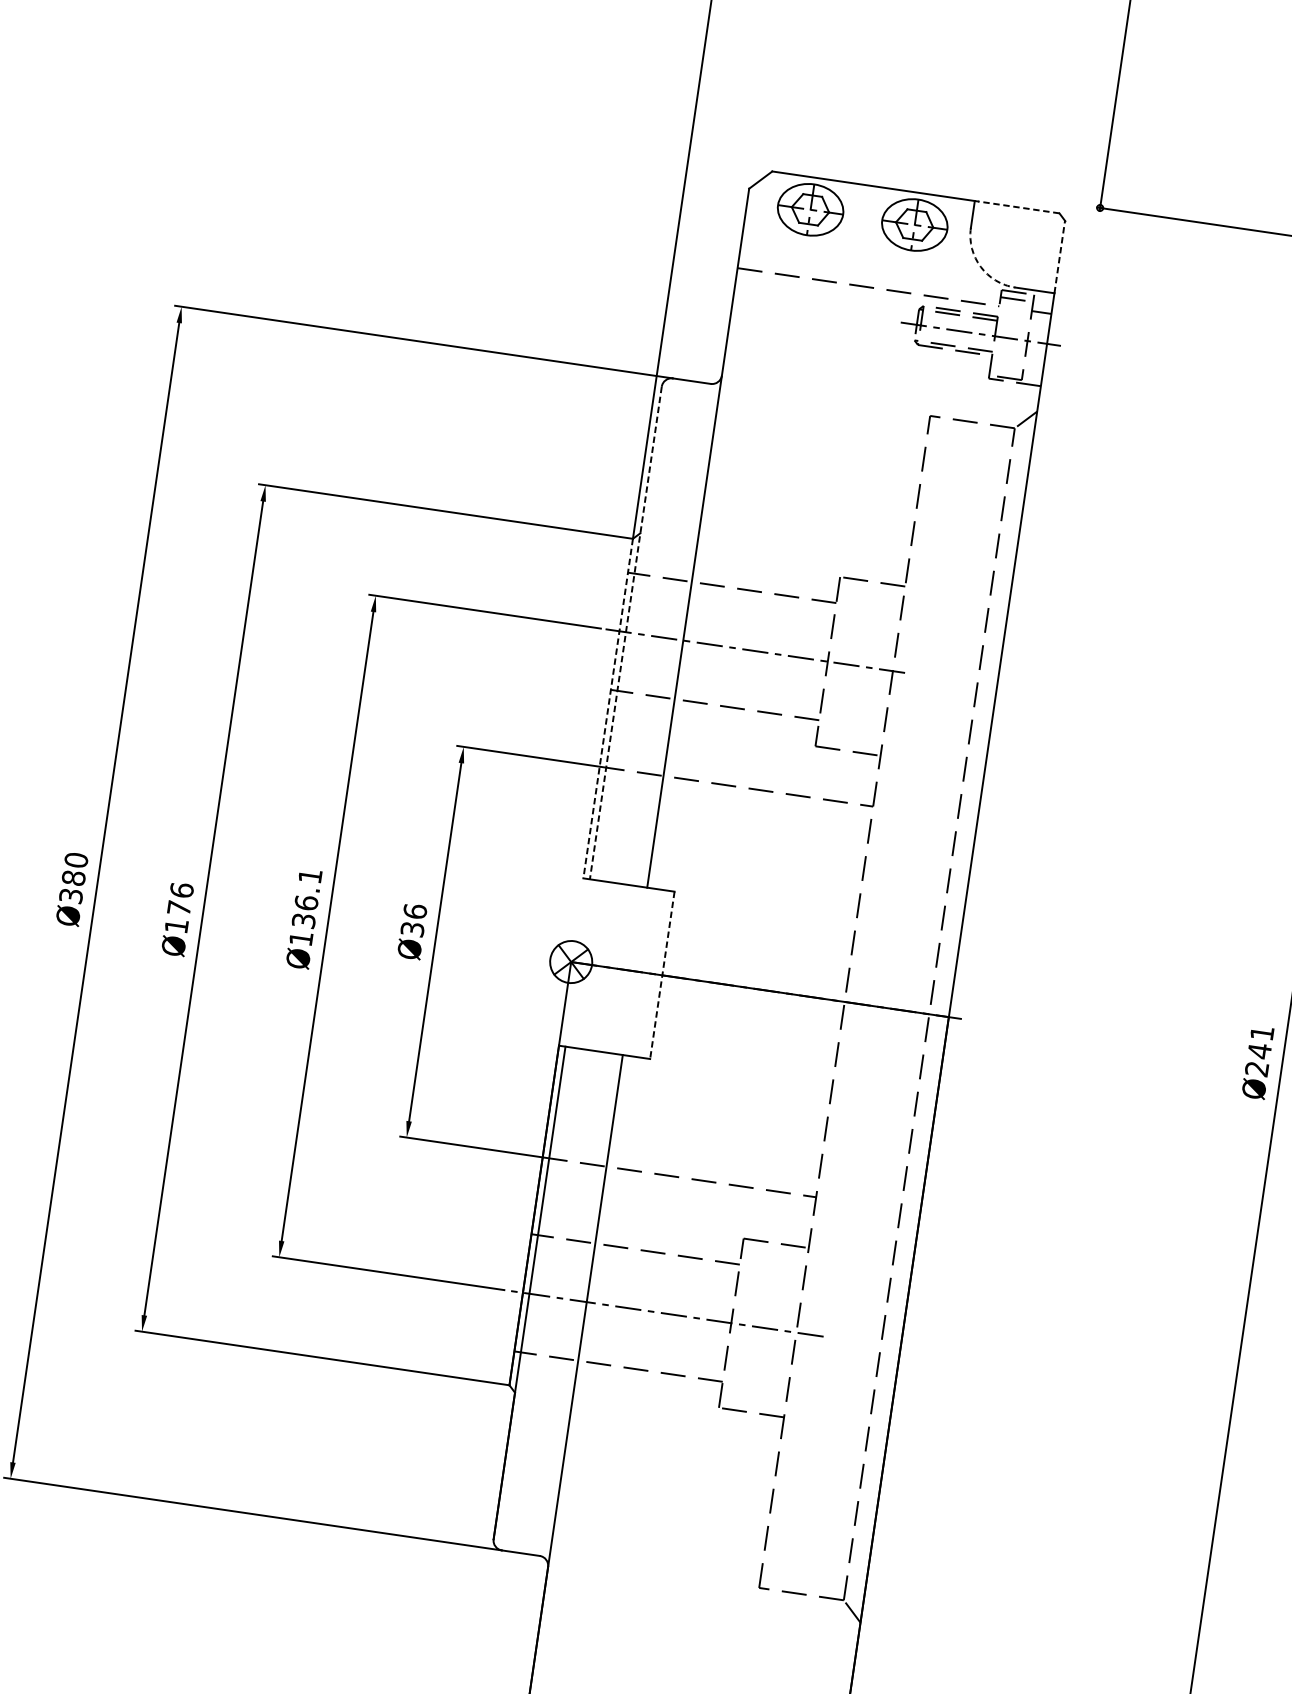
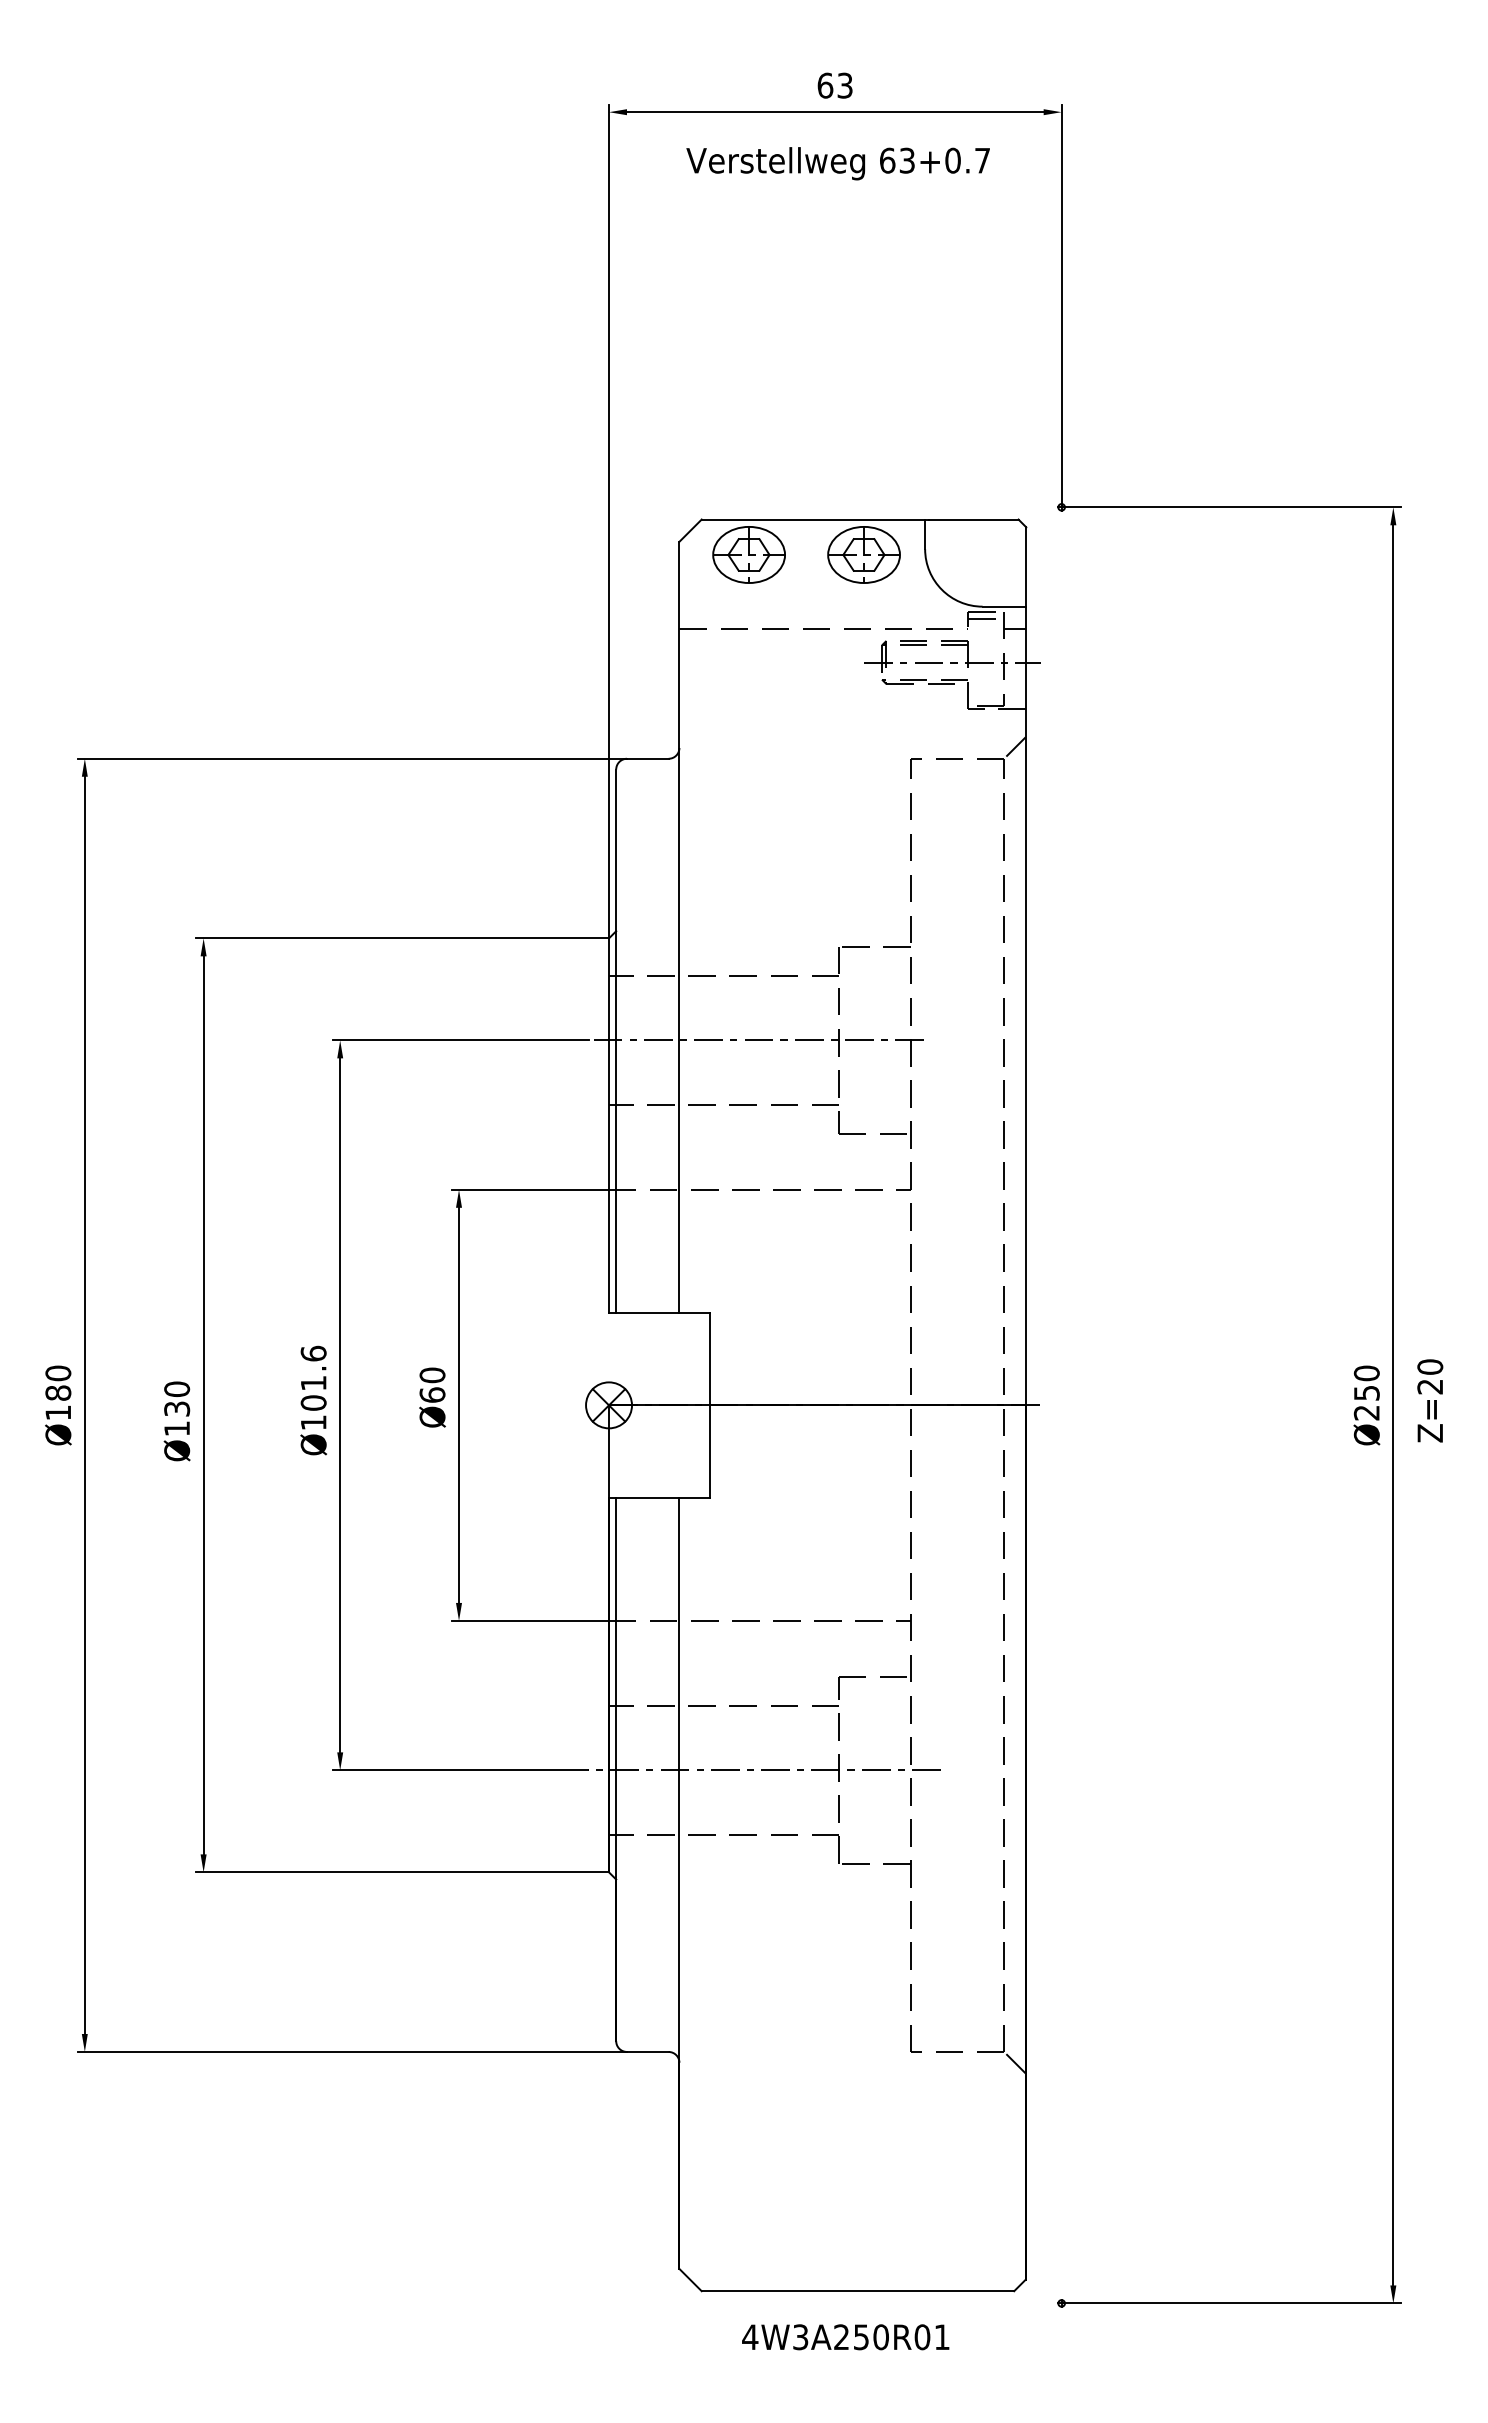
line: (1018, 207) -> (973, 519), dashed -> solid
line: (1059, 256) -> (1025, 566), dashed -> solid
arc: (980, 266) -> (941, 589), dashed -> solid
line: (626, 633) -> (616, 1041), dashed -> solid
line: (608, 709) -> (609, 1126), dashed -> solid
text: (71, 895) -> (58, 1412), Ø380 -> Ø180
text: (307, 897) -> (313, 1377), Ø136.1 -> Ø101.6
text: (181, 898) -> (177, 1398), Ø176 -> Ø130
text: (413, 919) -> (432, 1384), Ø36 -> Ø60
line: (662, 975) -> (709, 1405), dashed -> solid
text: (1260, 1042) -> (1366, 1383), Ø241 -> Ø250

